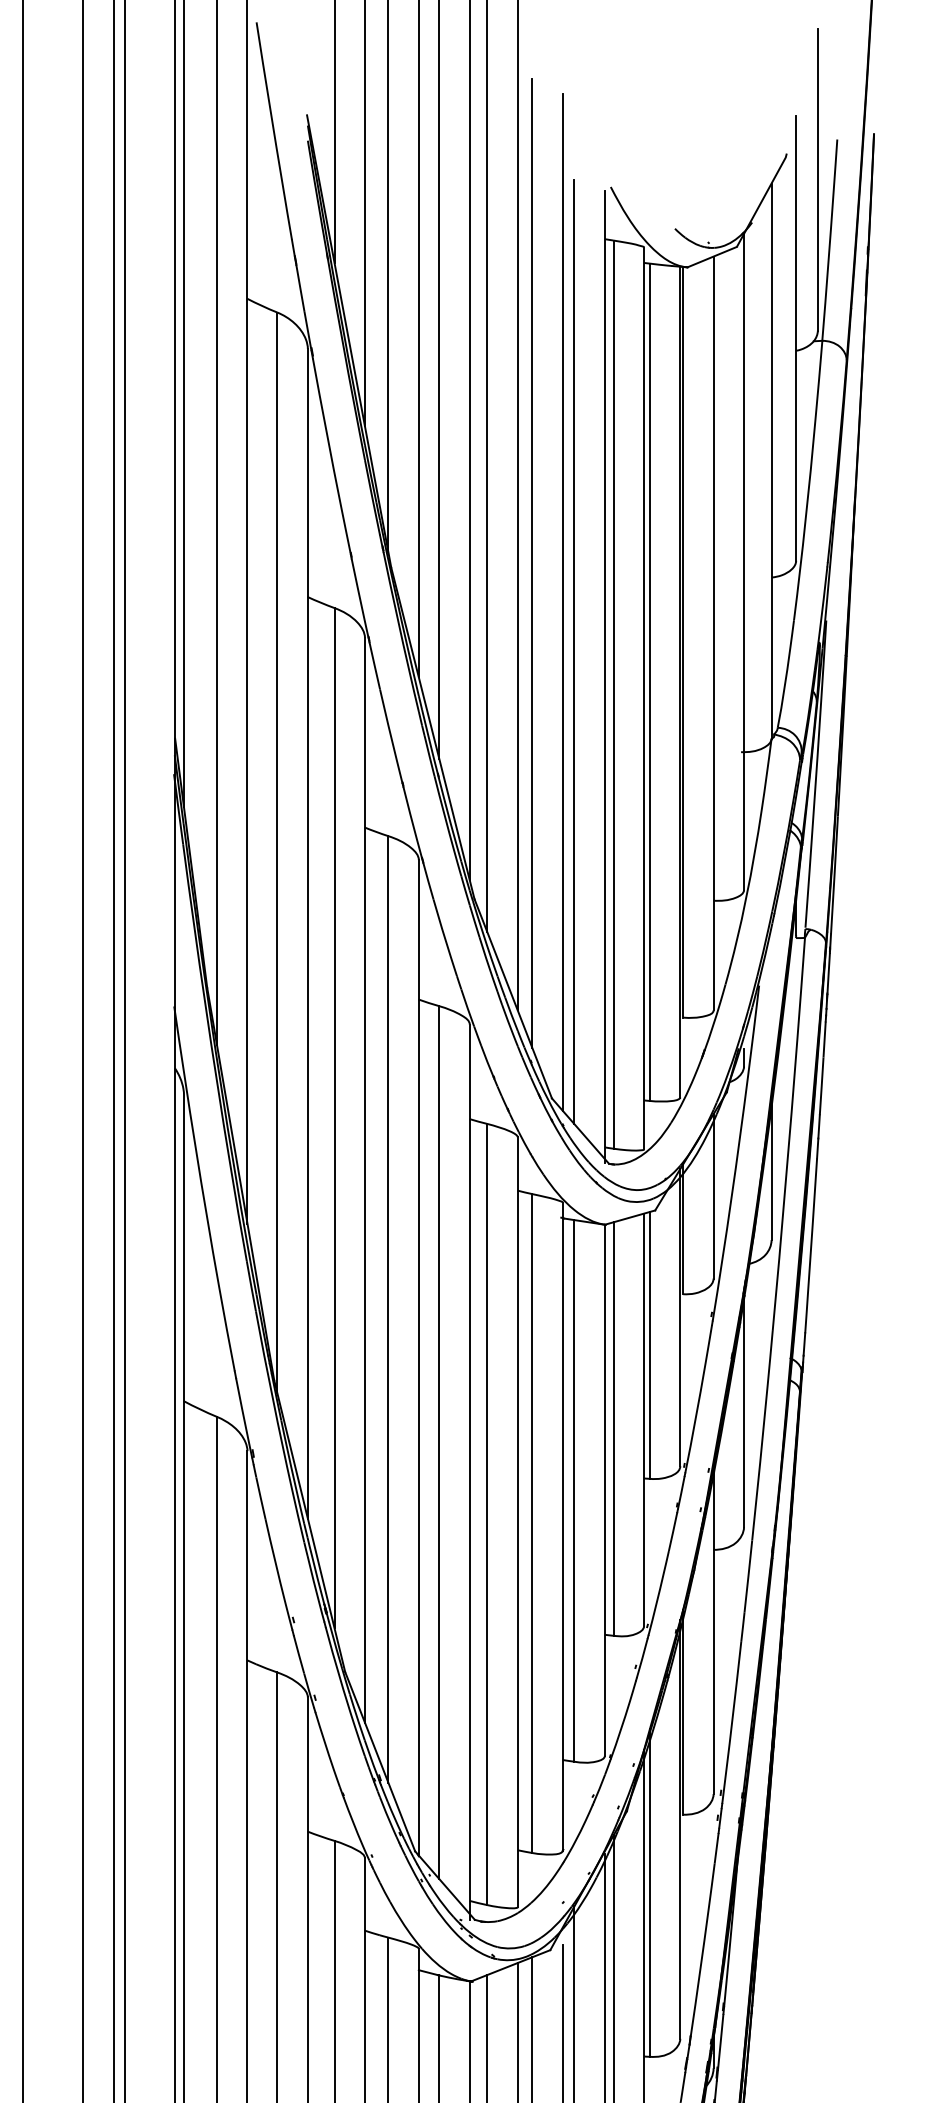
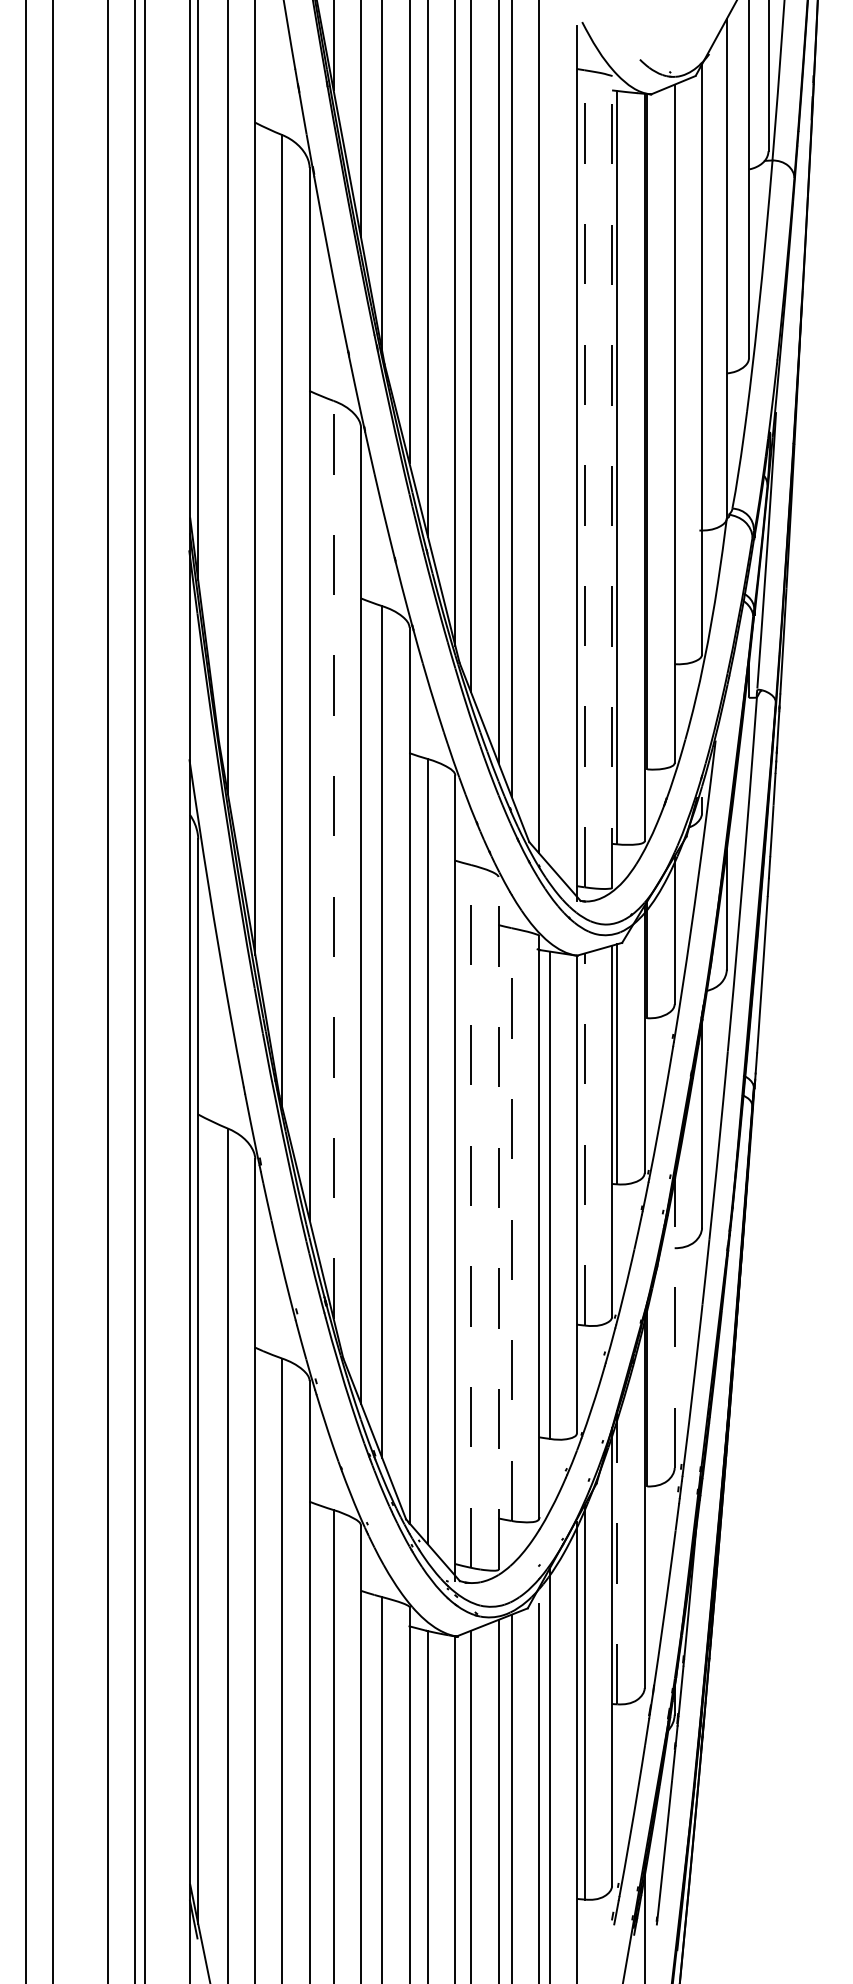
line: (574, 652) -> (549, 440), removed
line: (613, 694) -> (584, 478), solid -> dashed
line: (644, 698) -> (612, 482), solid -> dashed
line: (334, 1117) -> (333, 859), solid -> dashed
line: (613, 1429) -> (584, 1139), solid -> dashed
line: (487, 1513) -> (471, 1215), solid -> dashed
line: (517, 1521) -> (498, 1222), solid -> dashed
line: (532, 1523) -> (511, 1224), solid -> dashed
line: (713, 1627) -> (674, 1318), solid -> dashed
line: (650, 1892) -> (617, 1556), solid -> dashed

